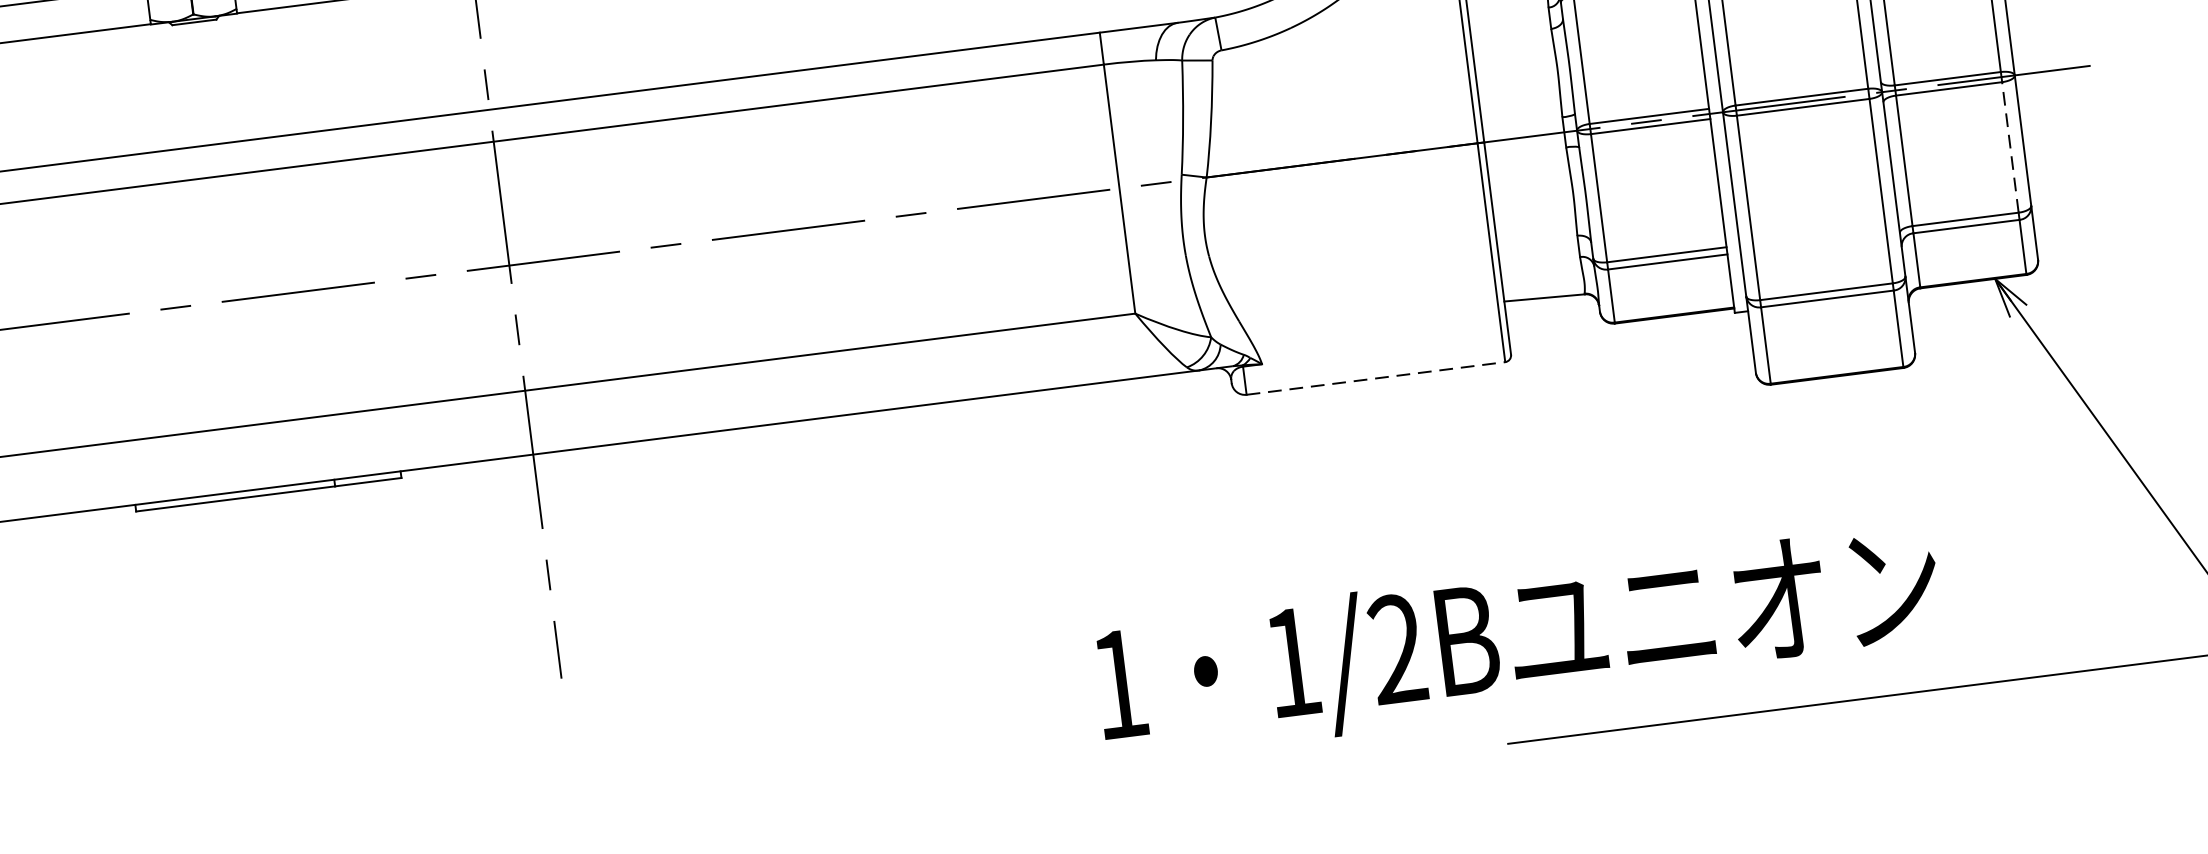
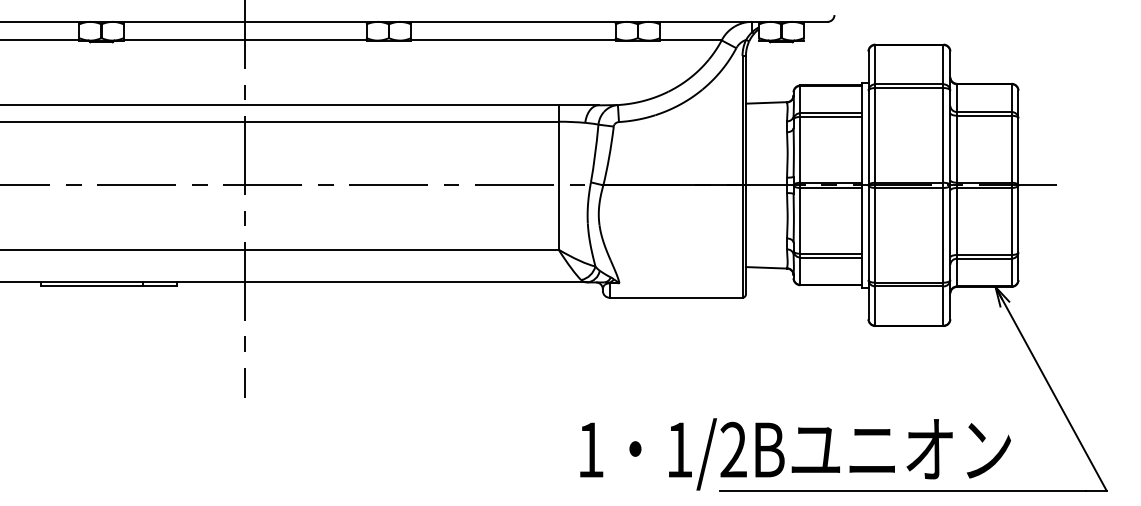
line: (2010, 147) -> (1011, 221), dashed -> solid
line: (1376, 377) -> (676, 297), dashed -> solid
text: (1518, 642) -> (795, 454), moved

